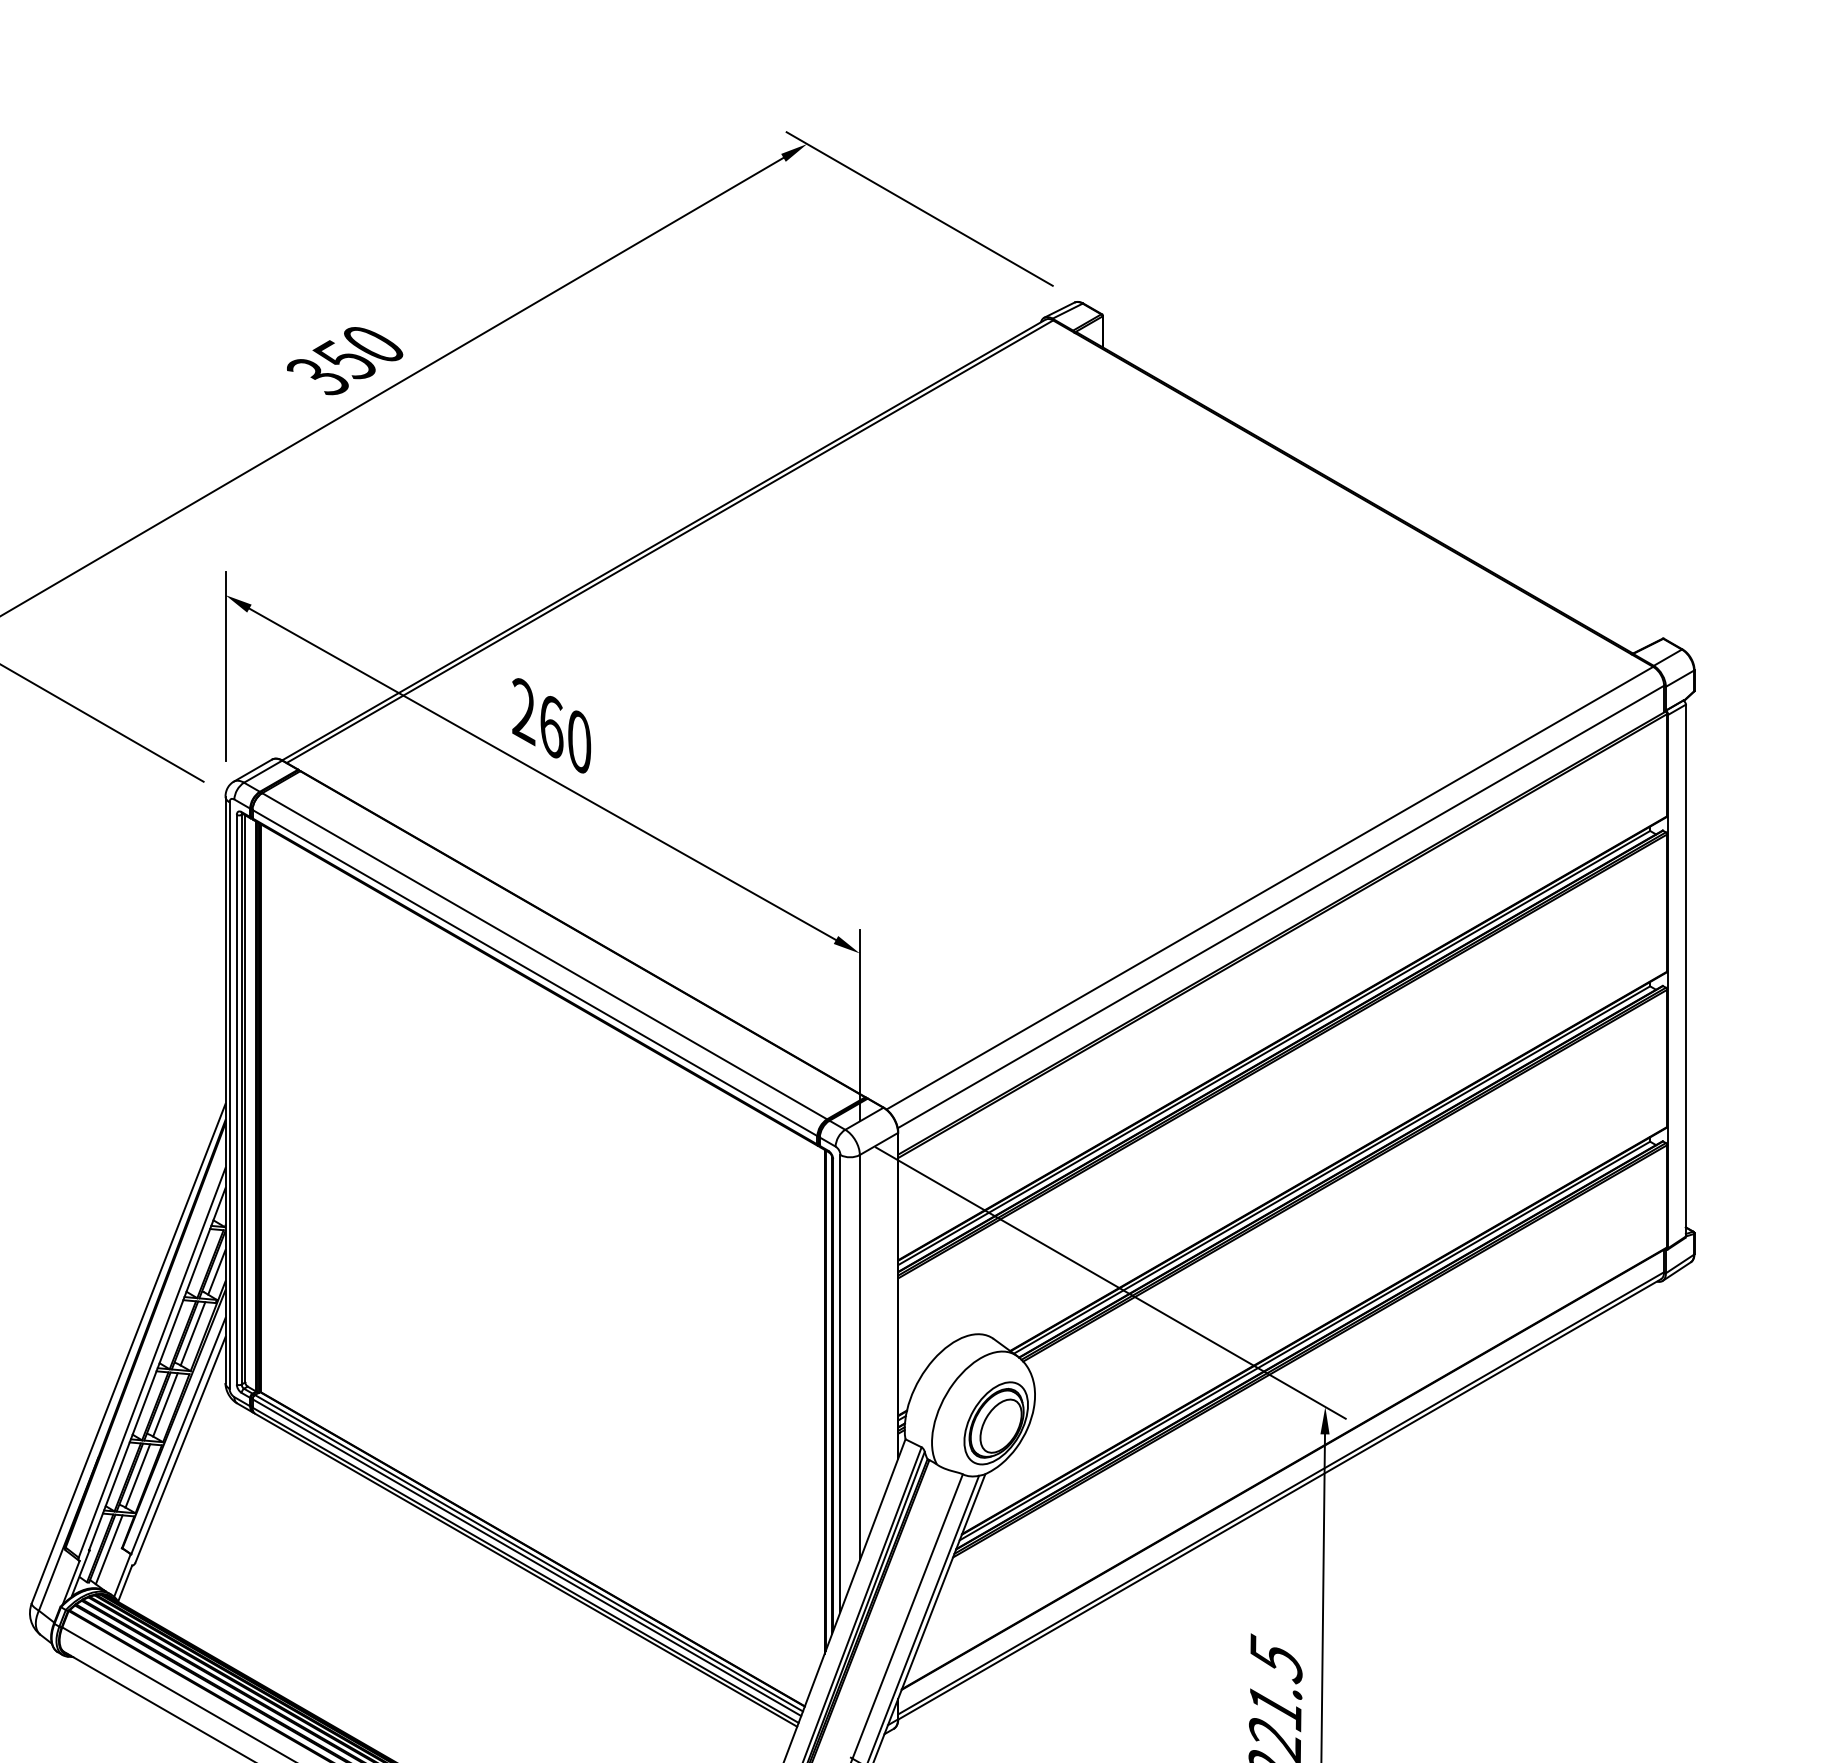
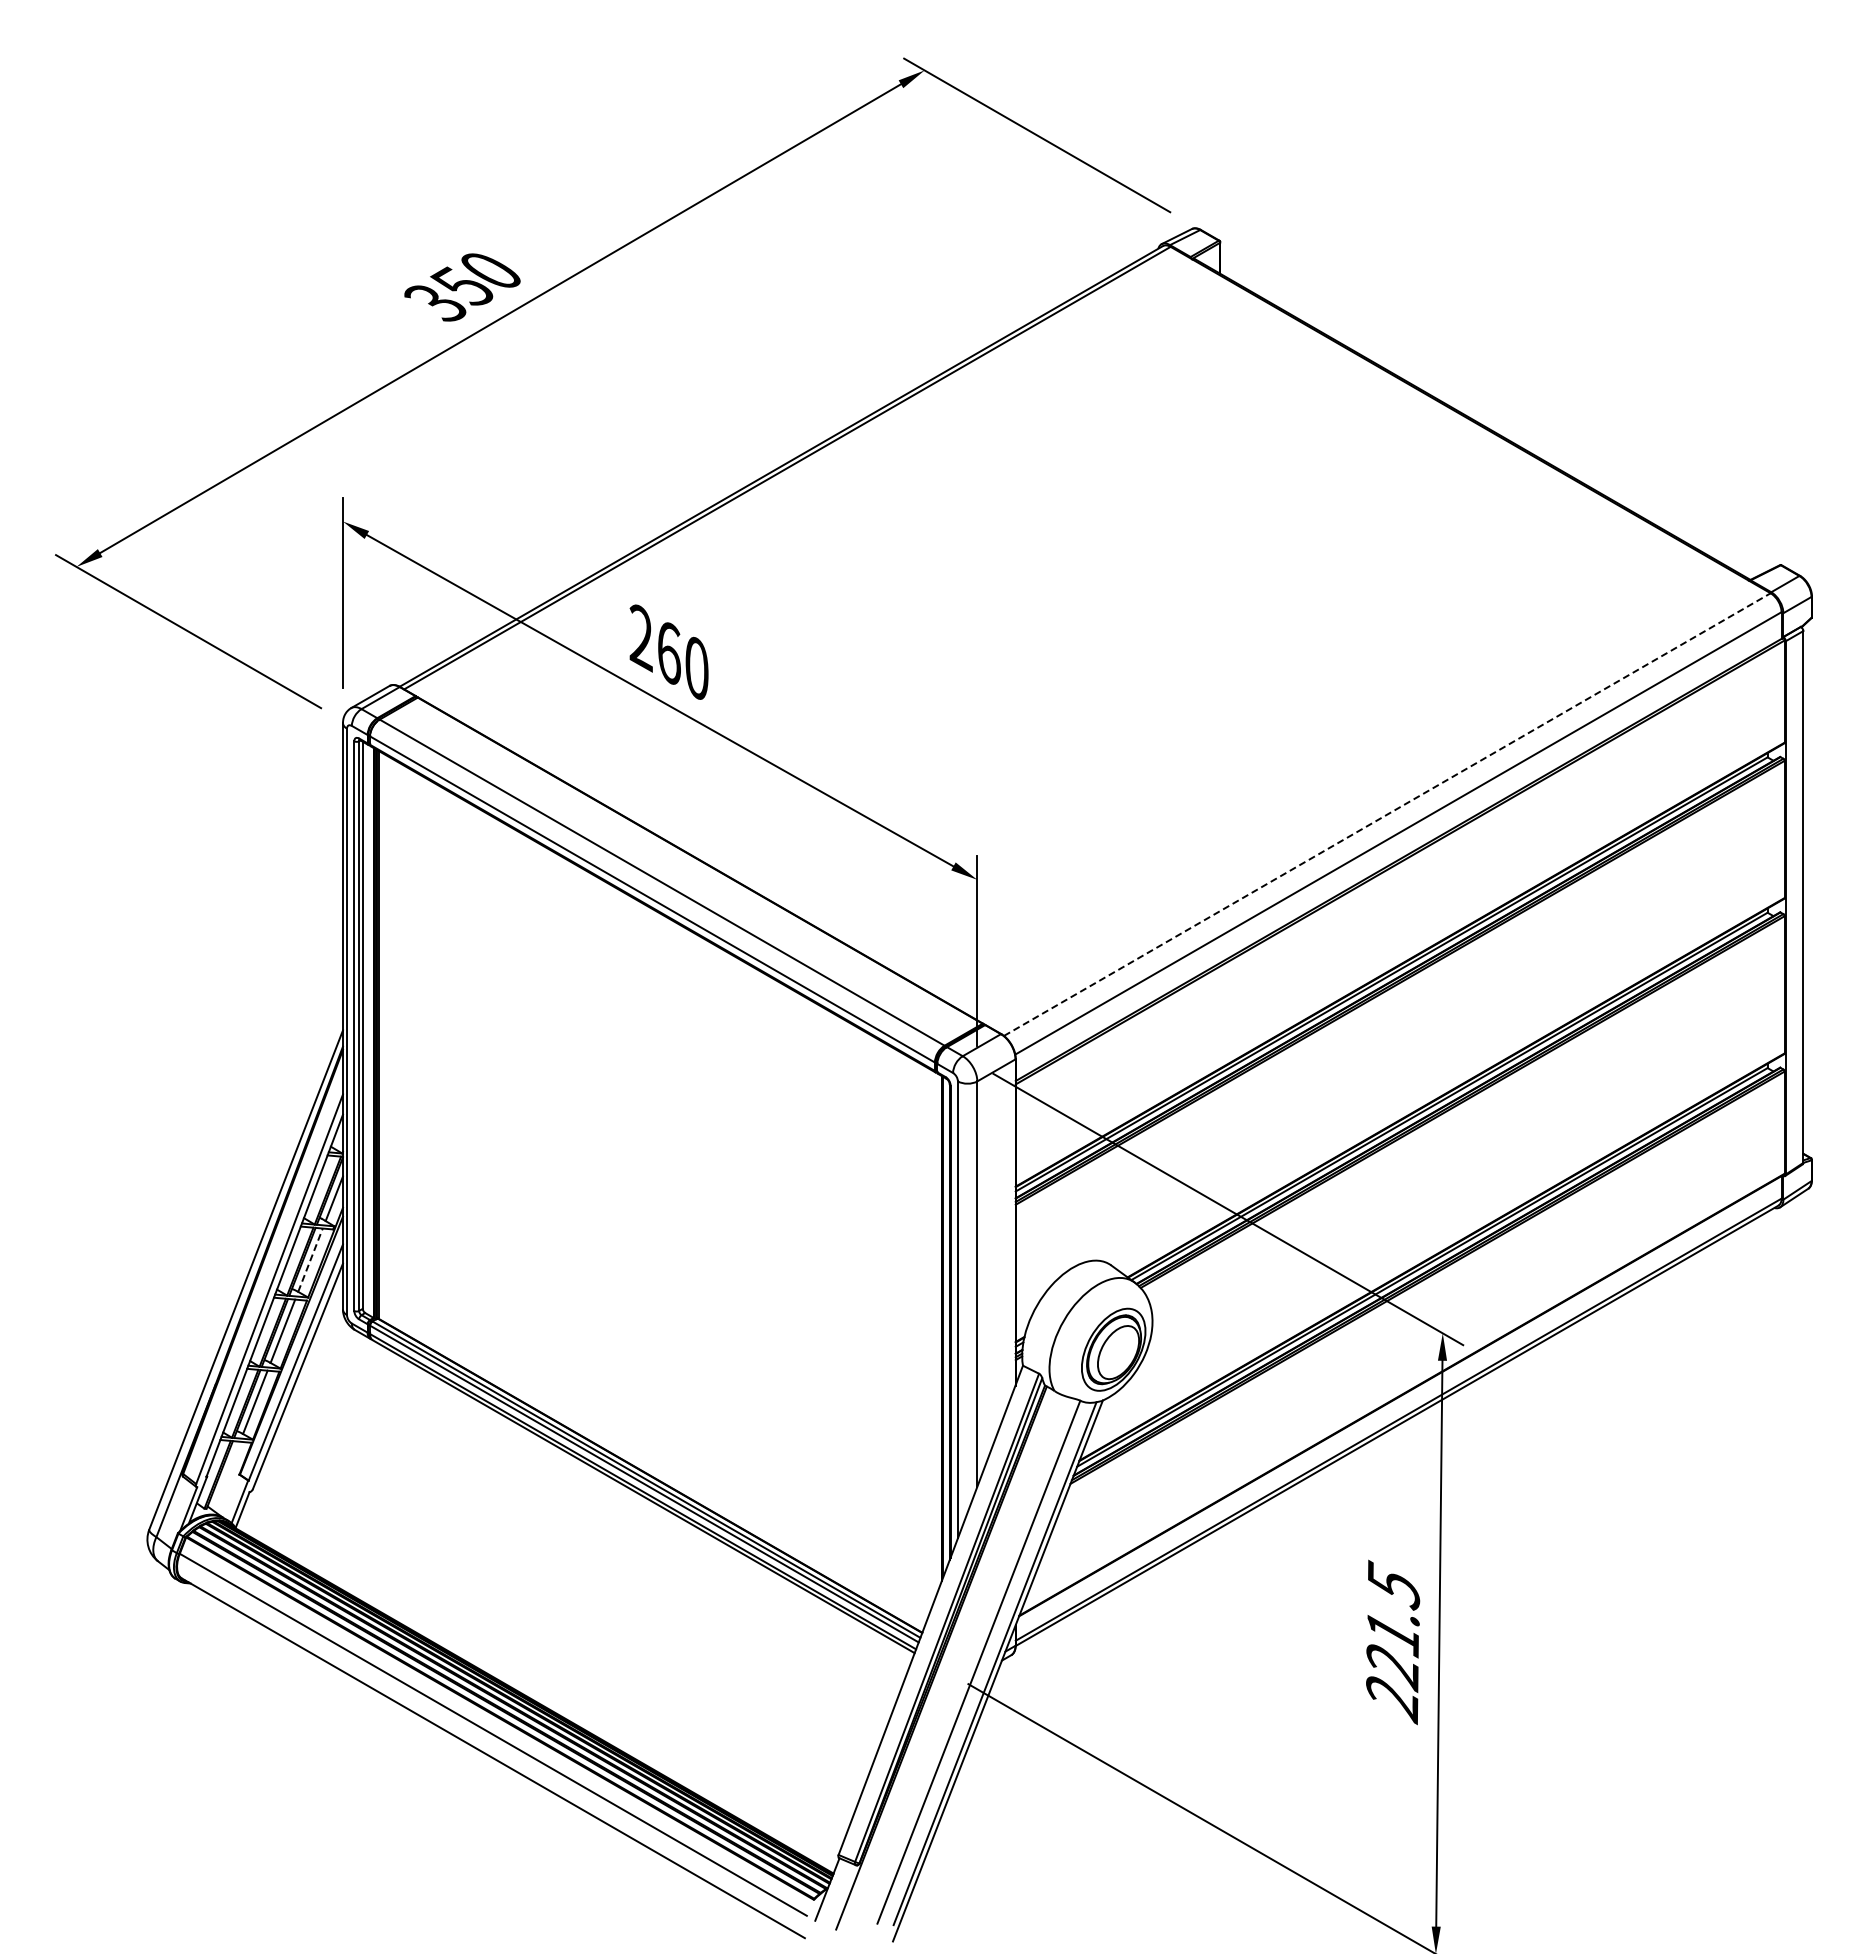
line: (1270, 888) -> (1387, 814), solid -> dashed
line: (193, 1334) -> (310, 1260), solid -> dashed
line: (109, 1549) -> (226, 1475), removed

